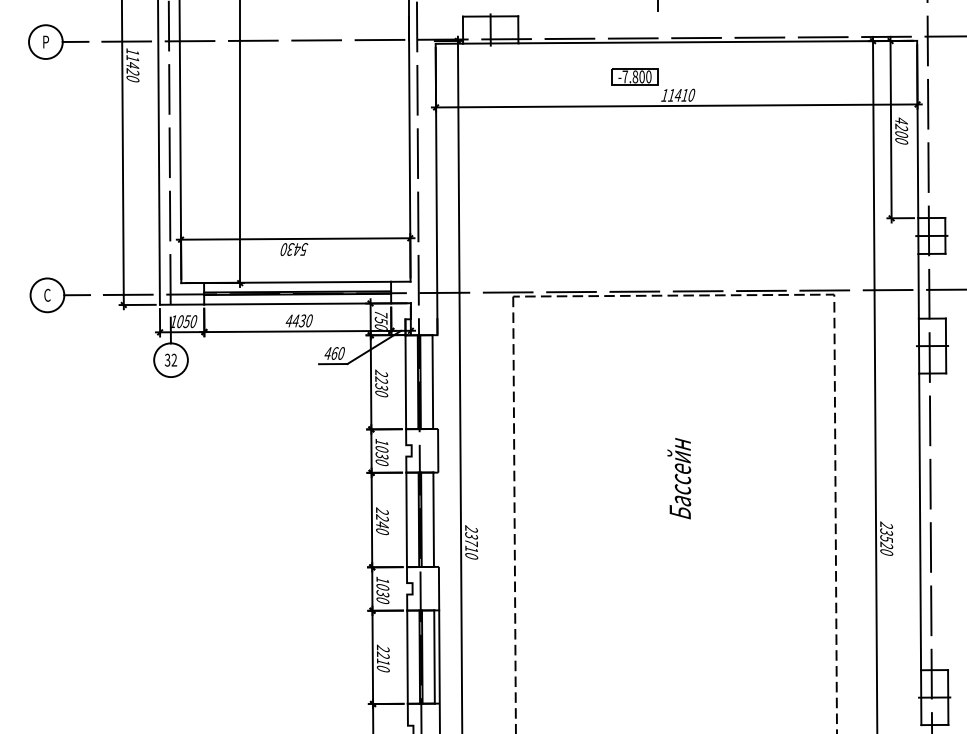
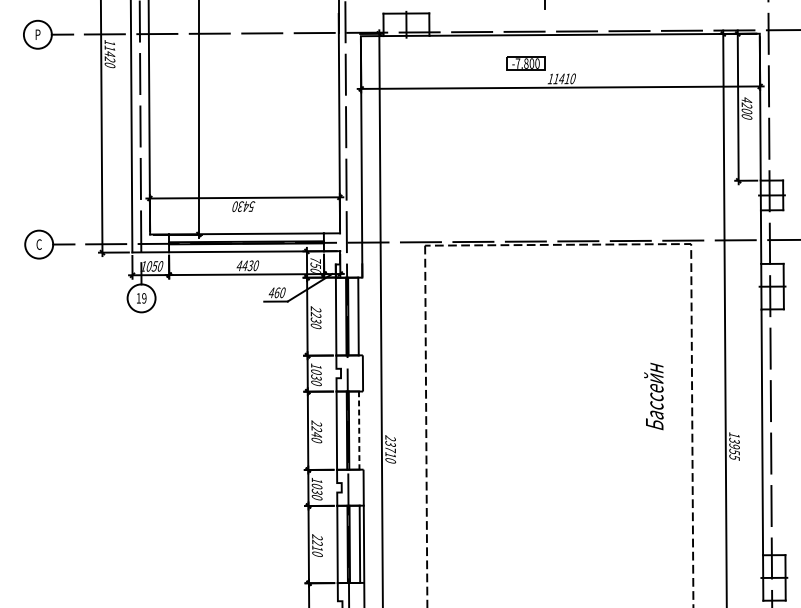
text: (171, 359) -> (141, 297), 32 -> 19
text: (679, 478) -> (654, 396), moved
line: (433, 520) -> (359, 431), solid -> dashed
text: (886, 538) -> (734, 446), 23520 -> 13955

